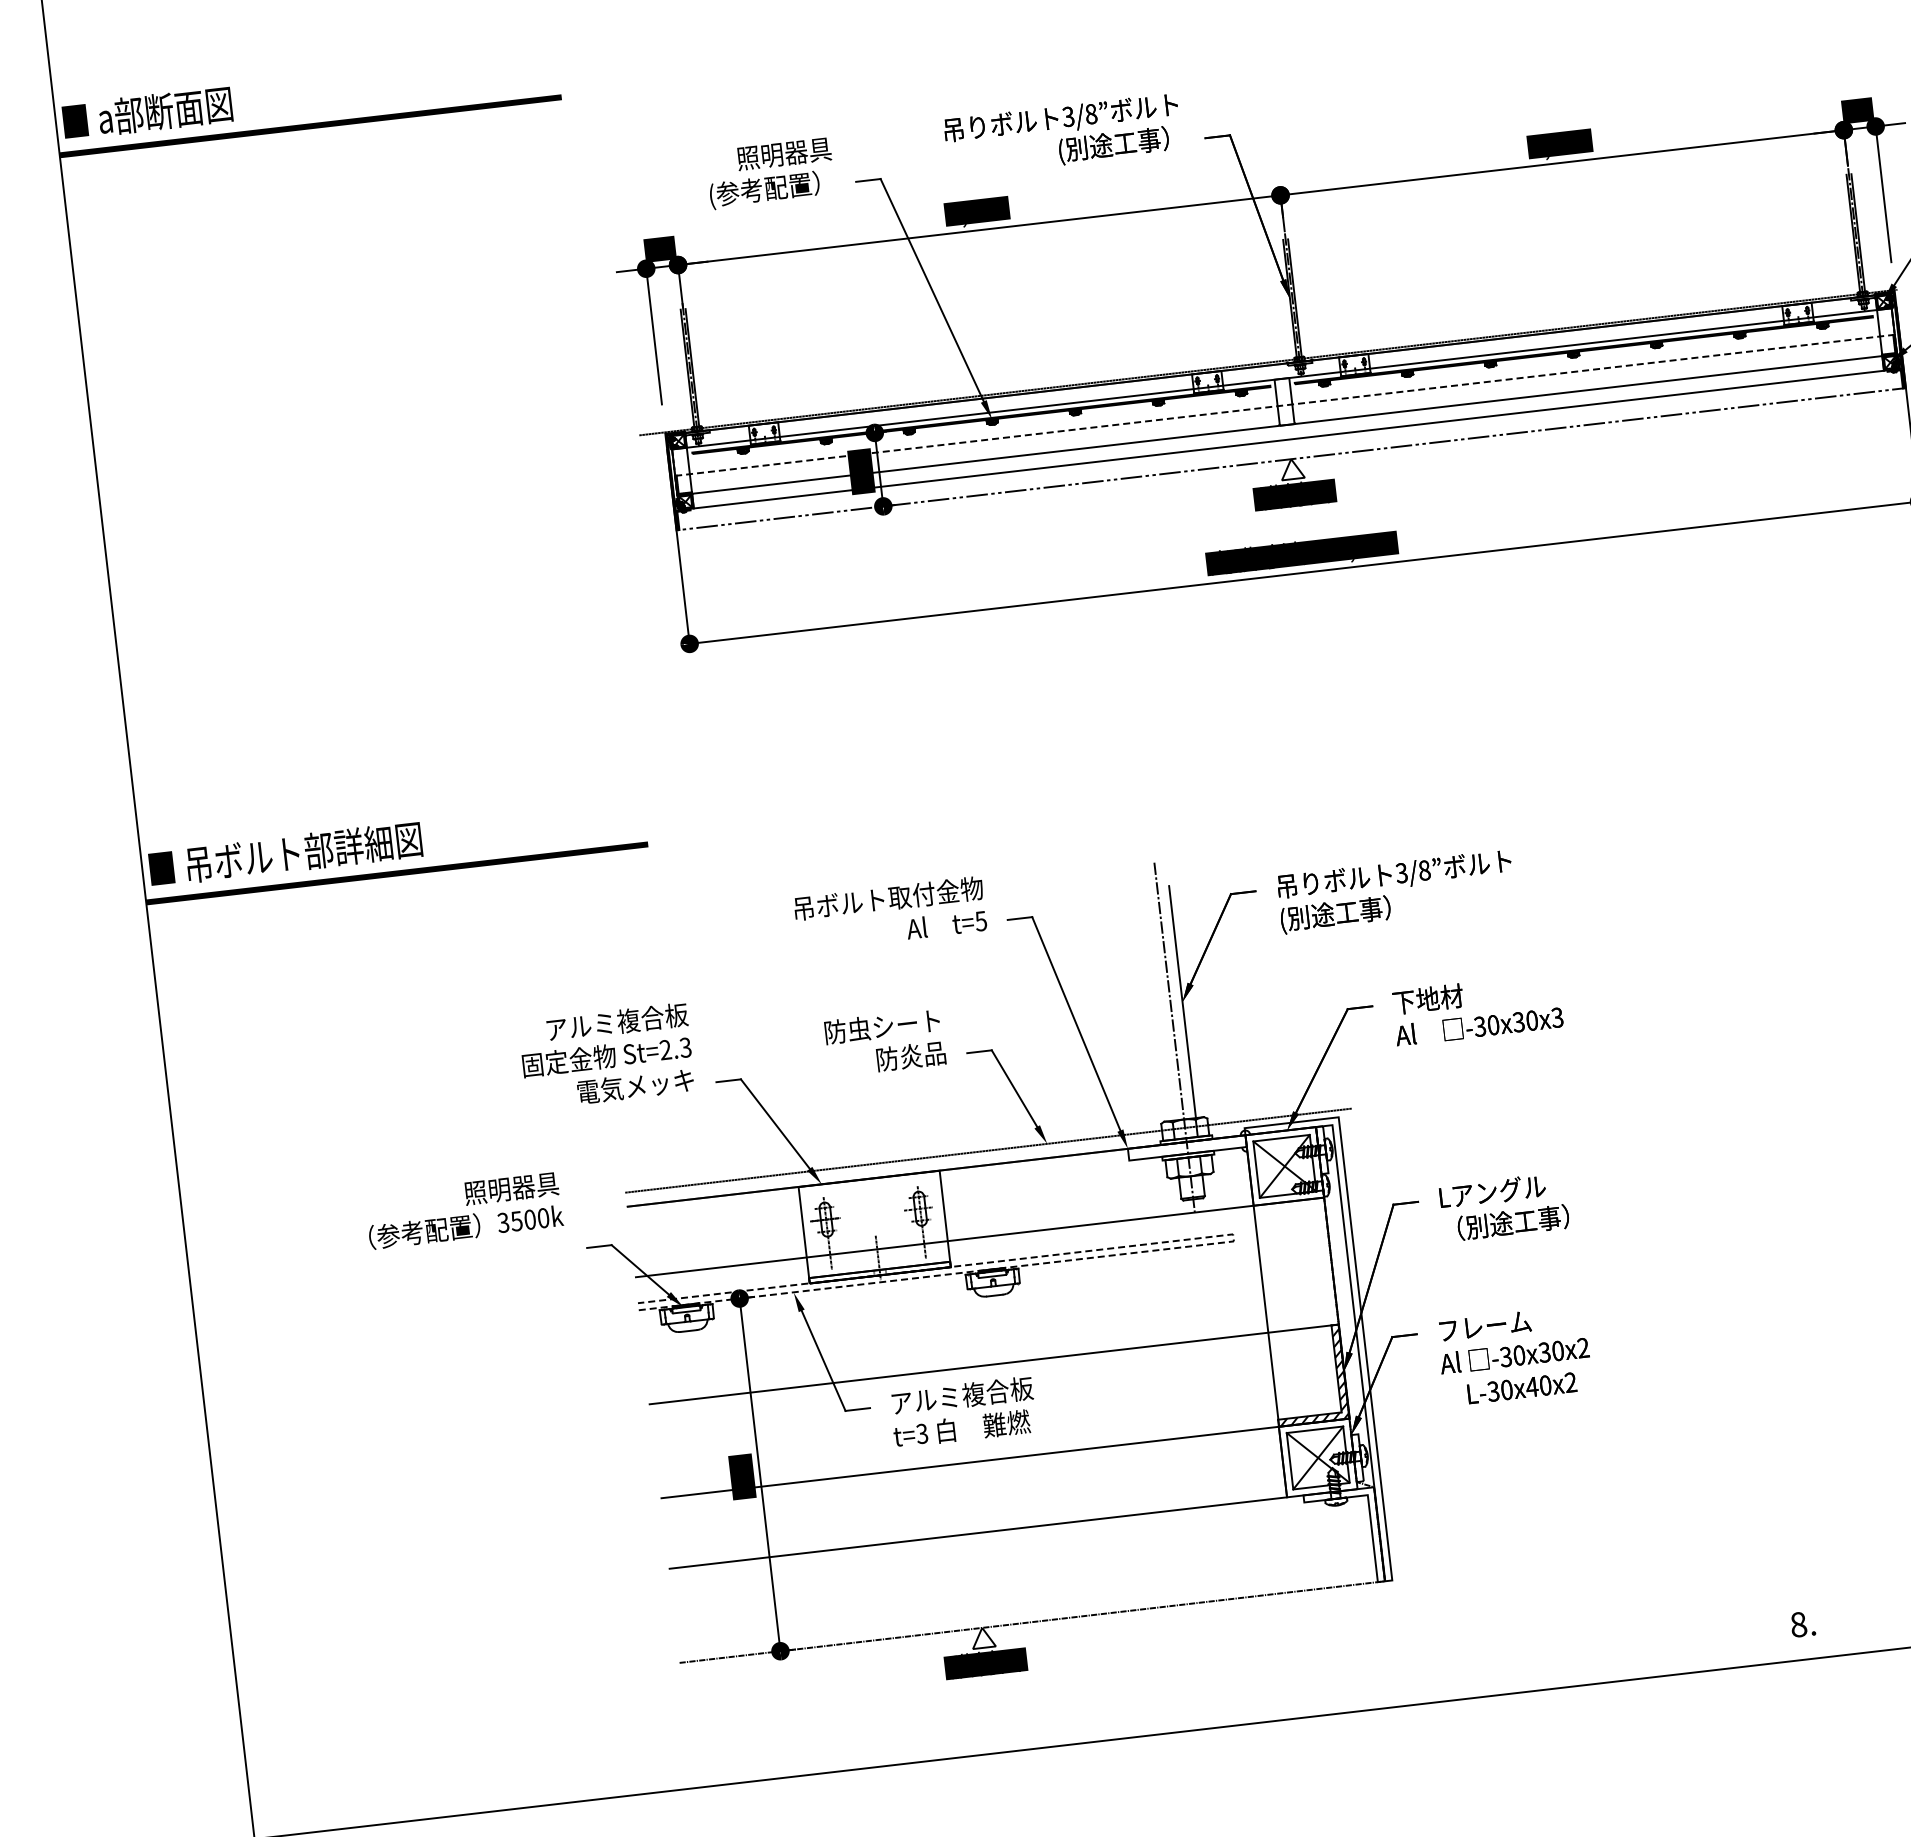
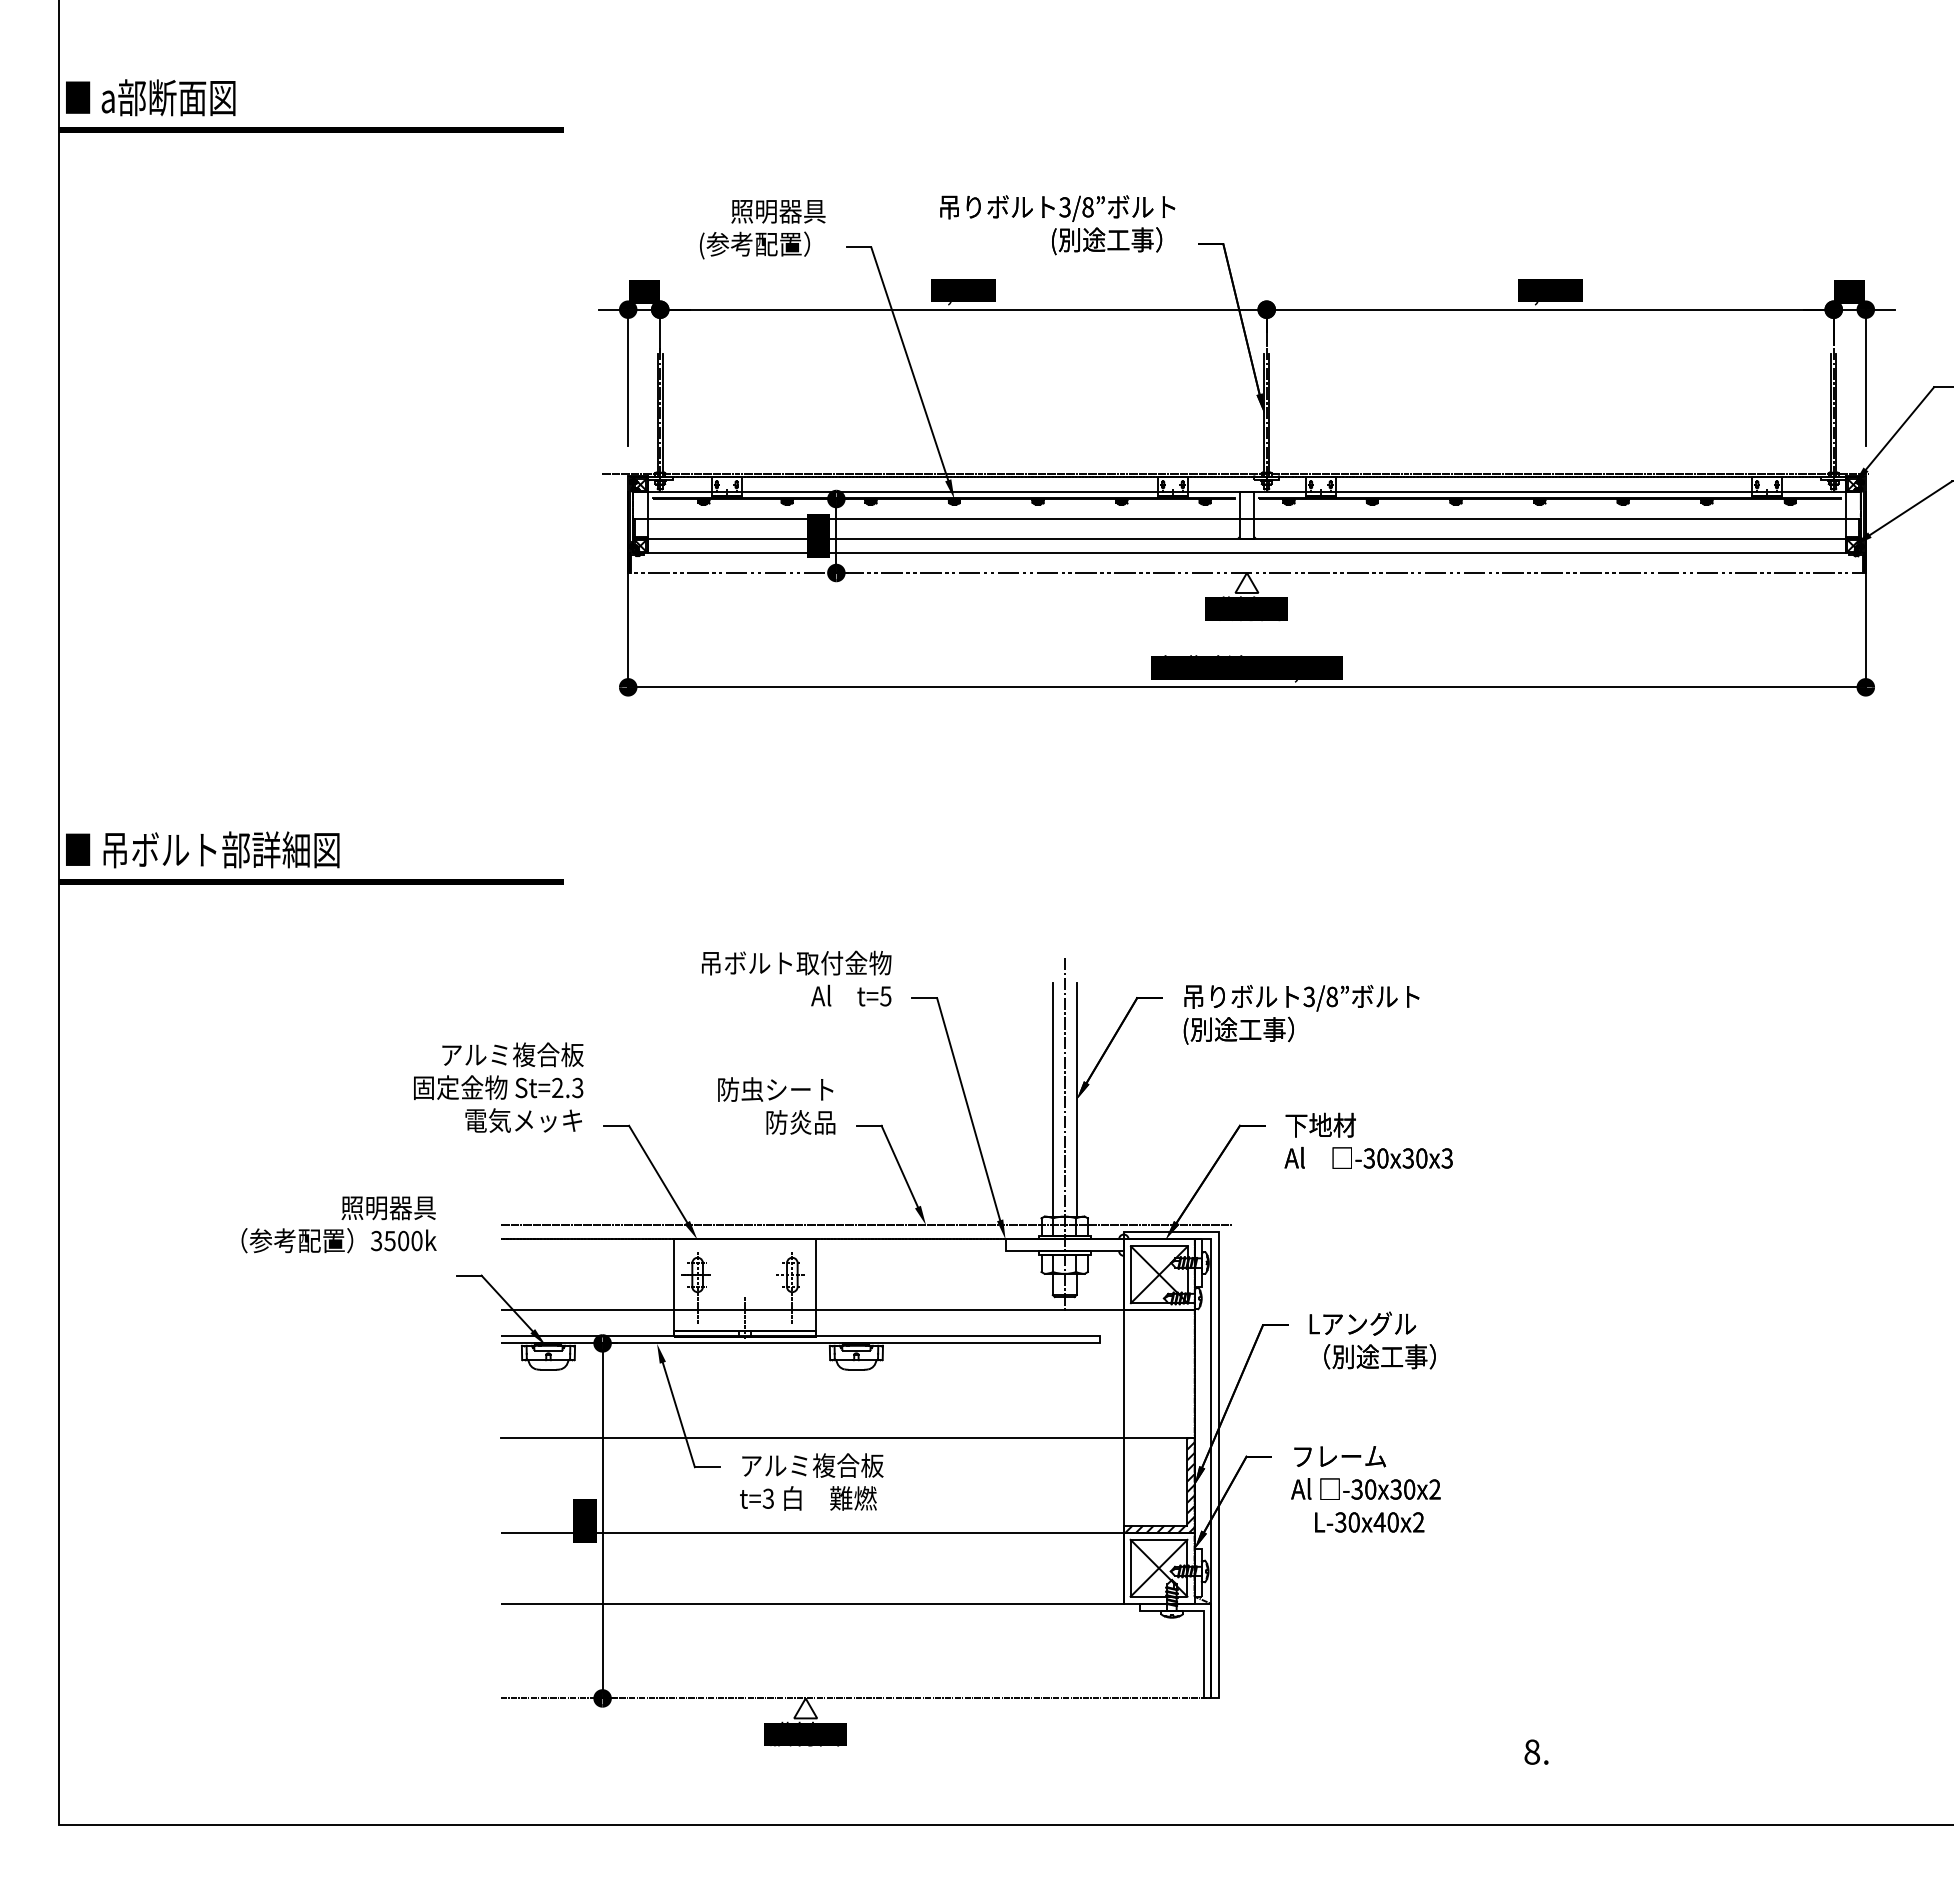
line: (1284, 405) -> (1246, 518), dashed -> solid
line: (1158, 1004) -> (1052, 1099), added
line: (1233, 1237) -> (1100, 1339), dashed -> solid
text: (1802, 1623) -> (1536, 1751), moved

